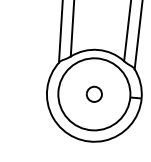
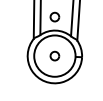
part: (96, 25) -> (54, 16), added

